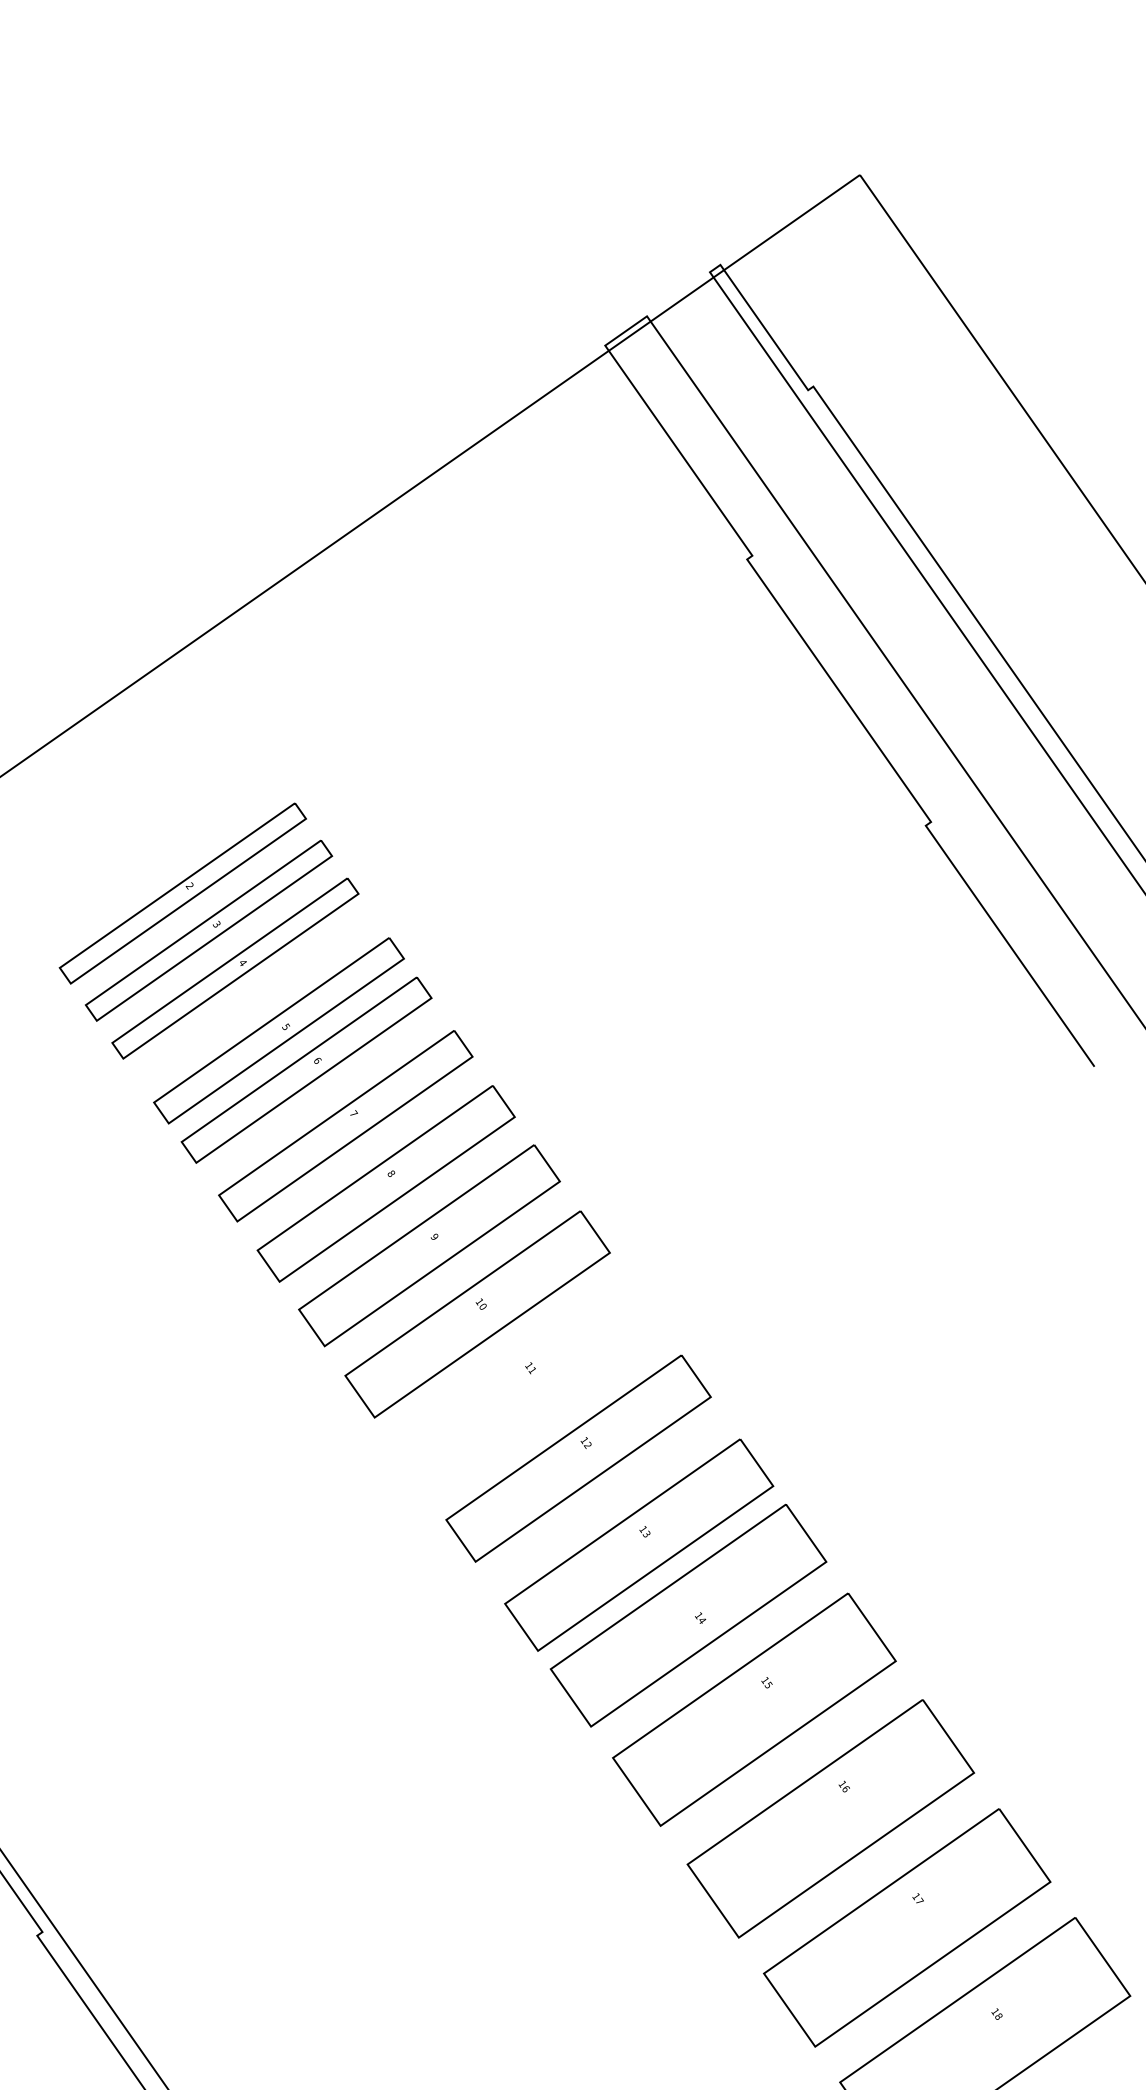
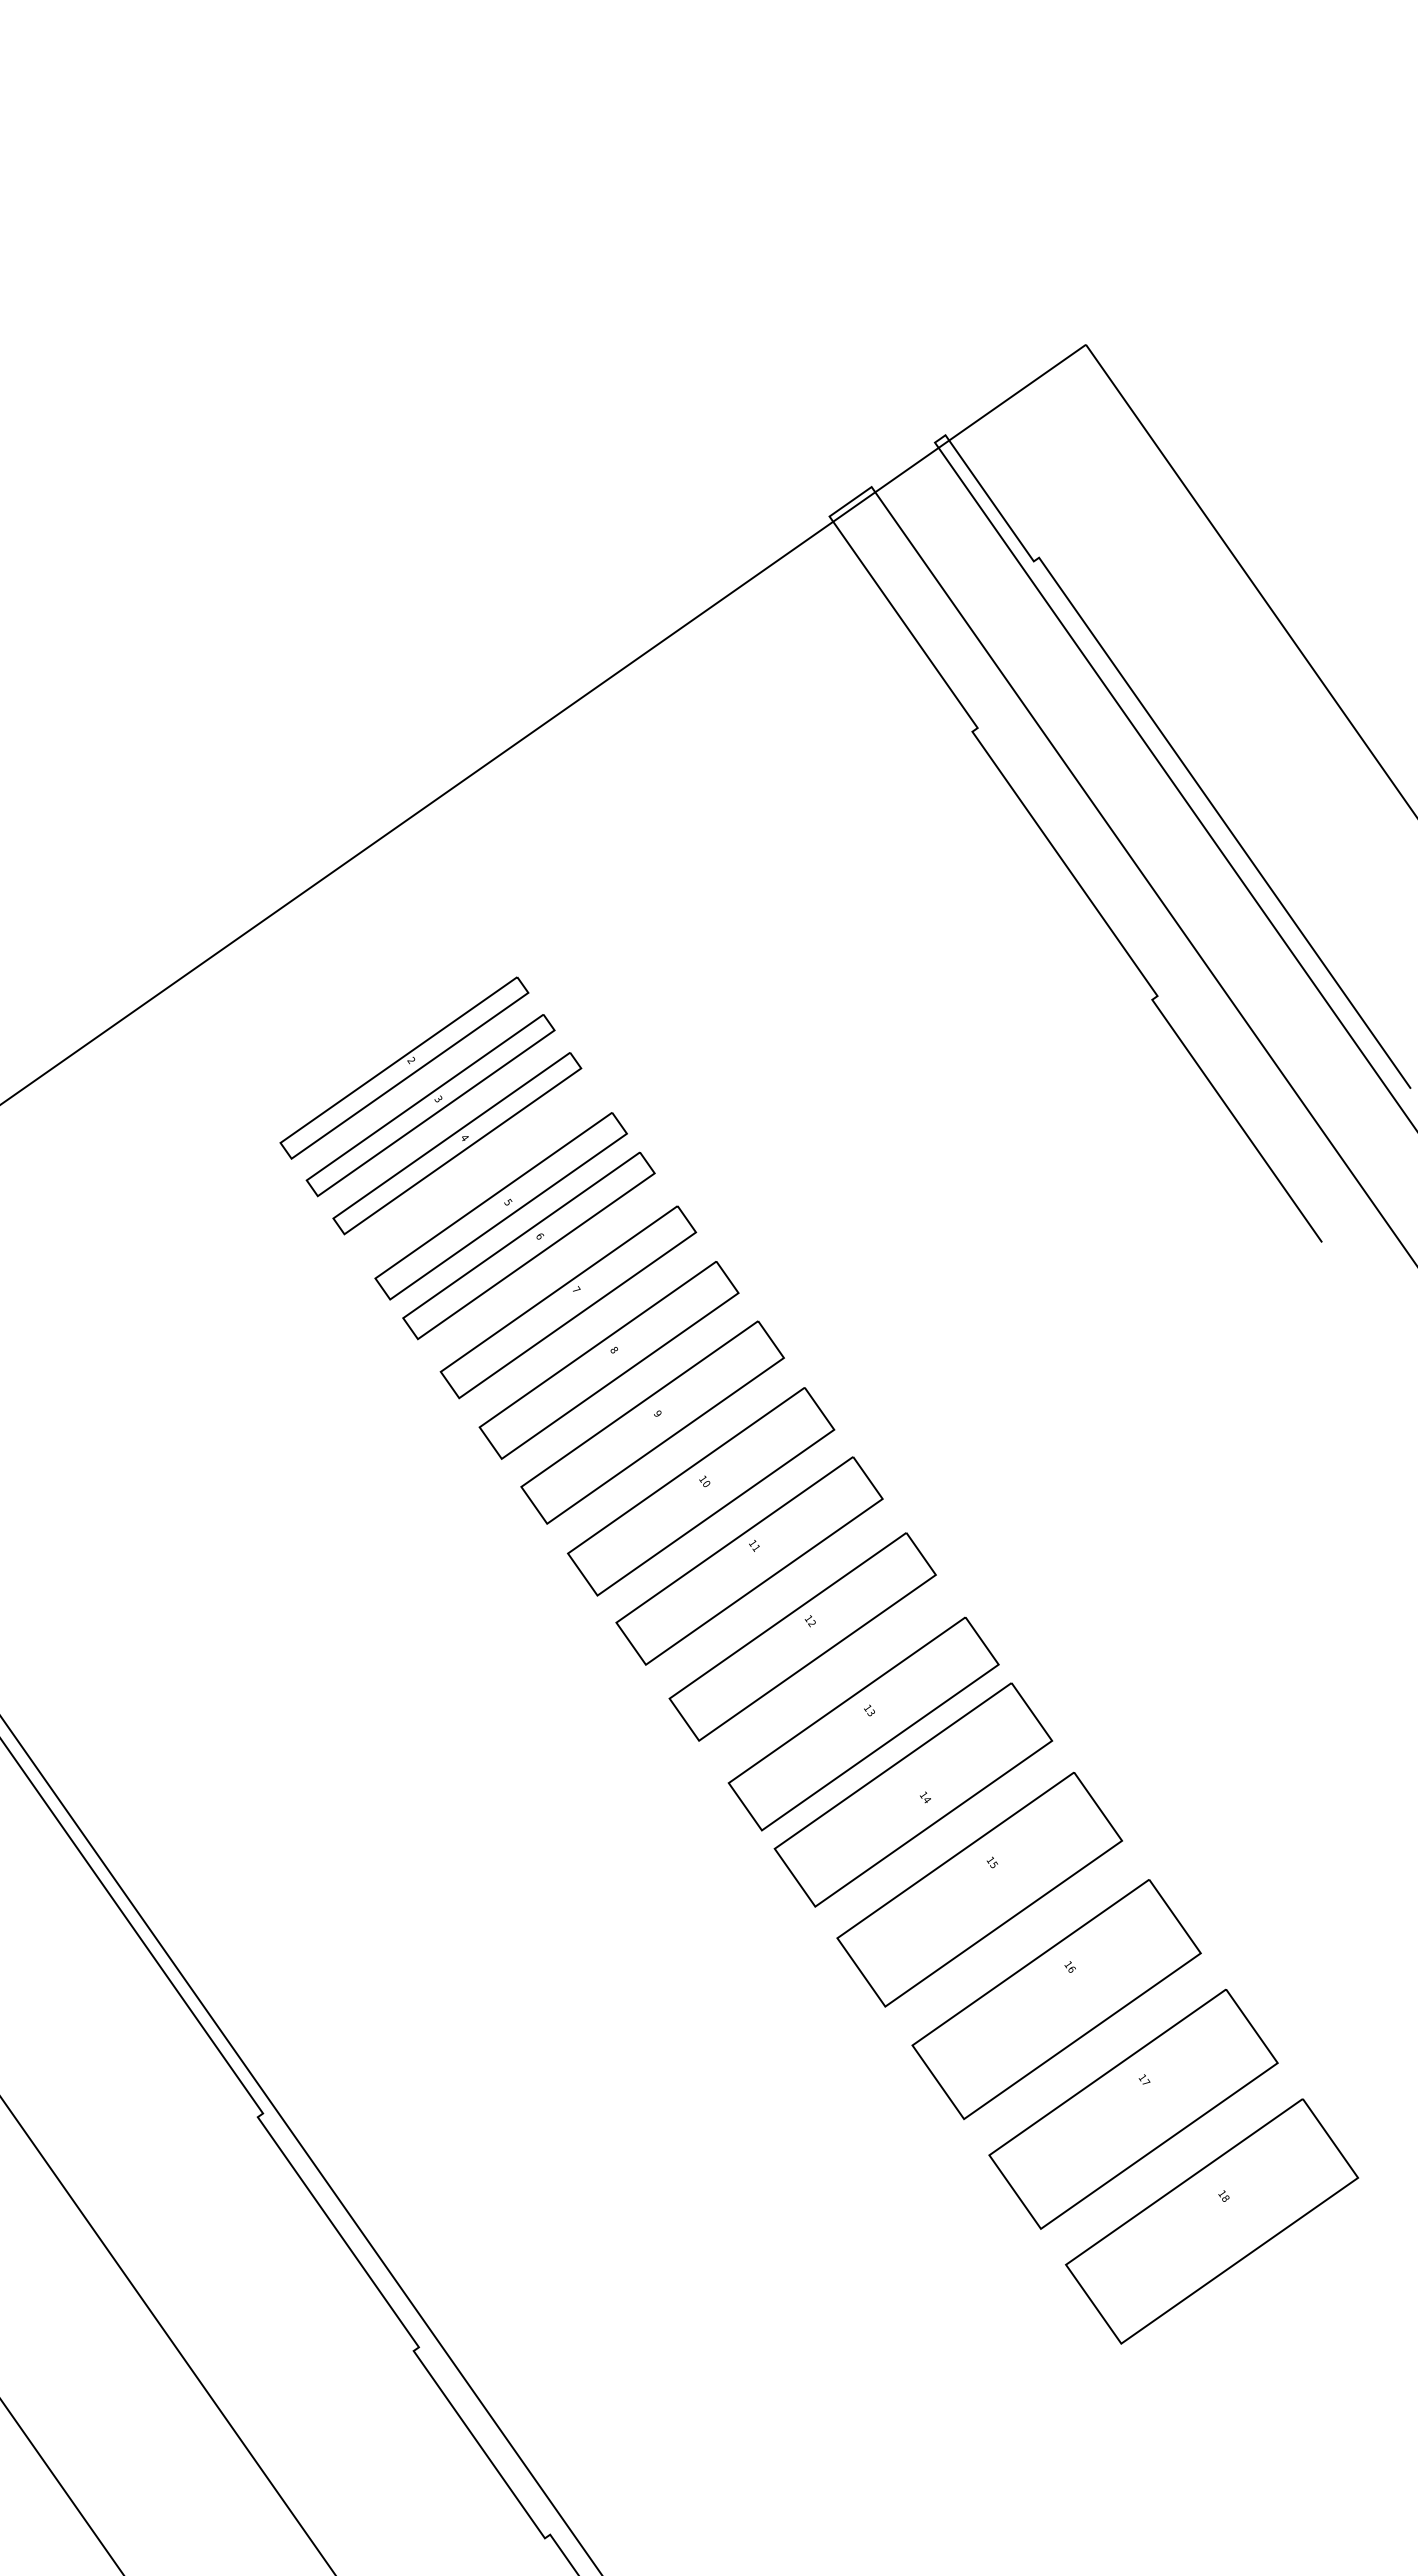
part: (525, 1382) -> (749, 1560), added

